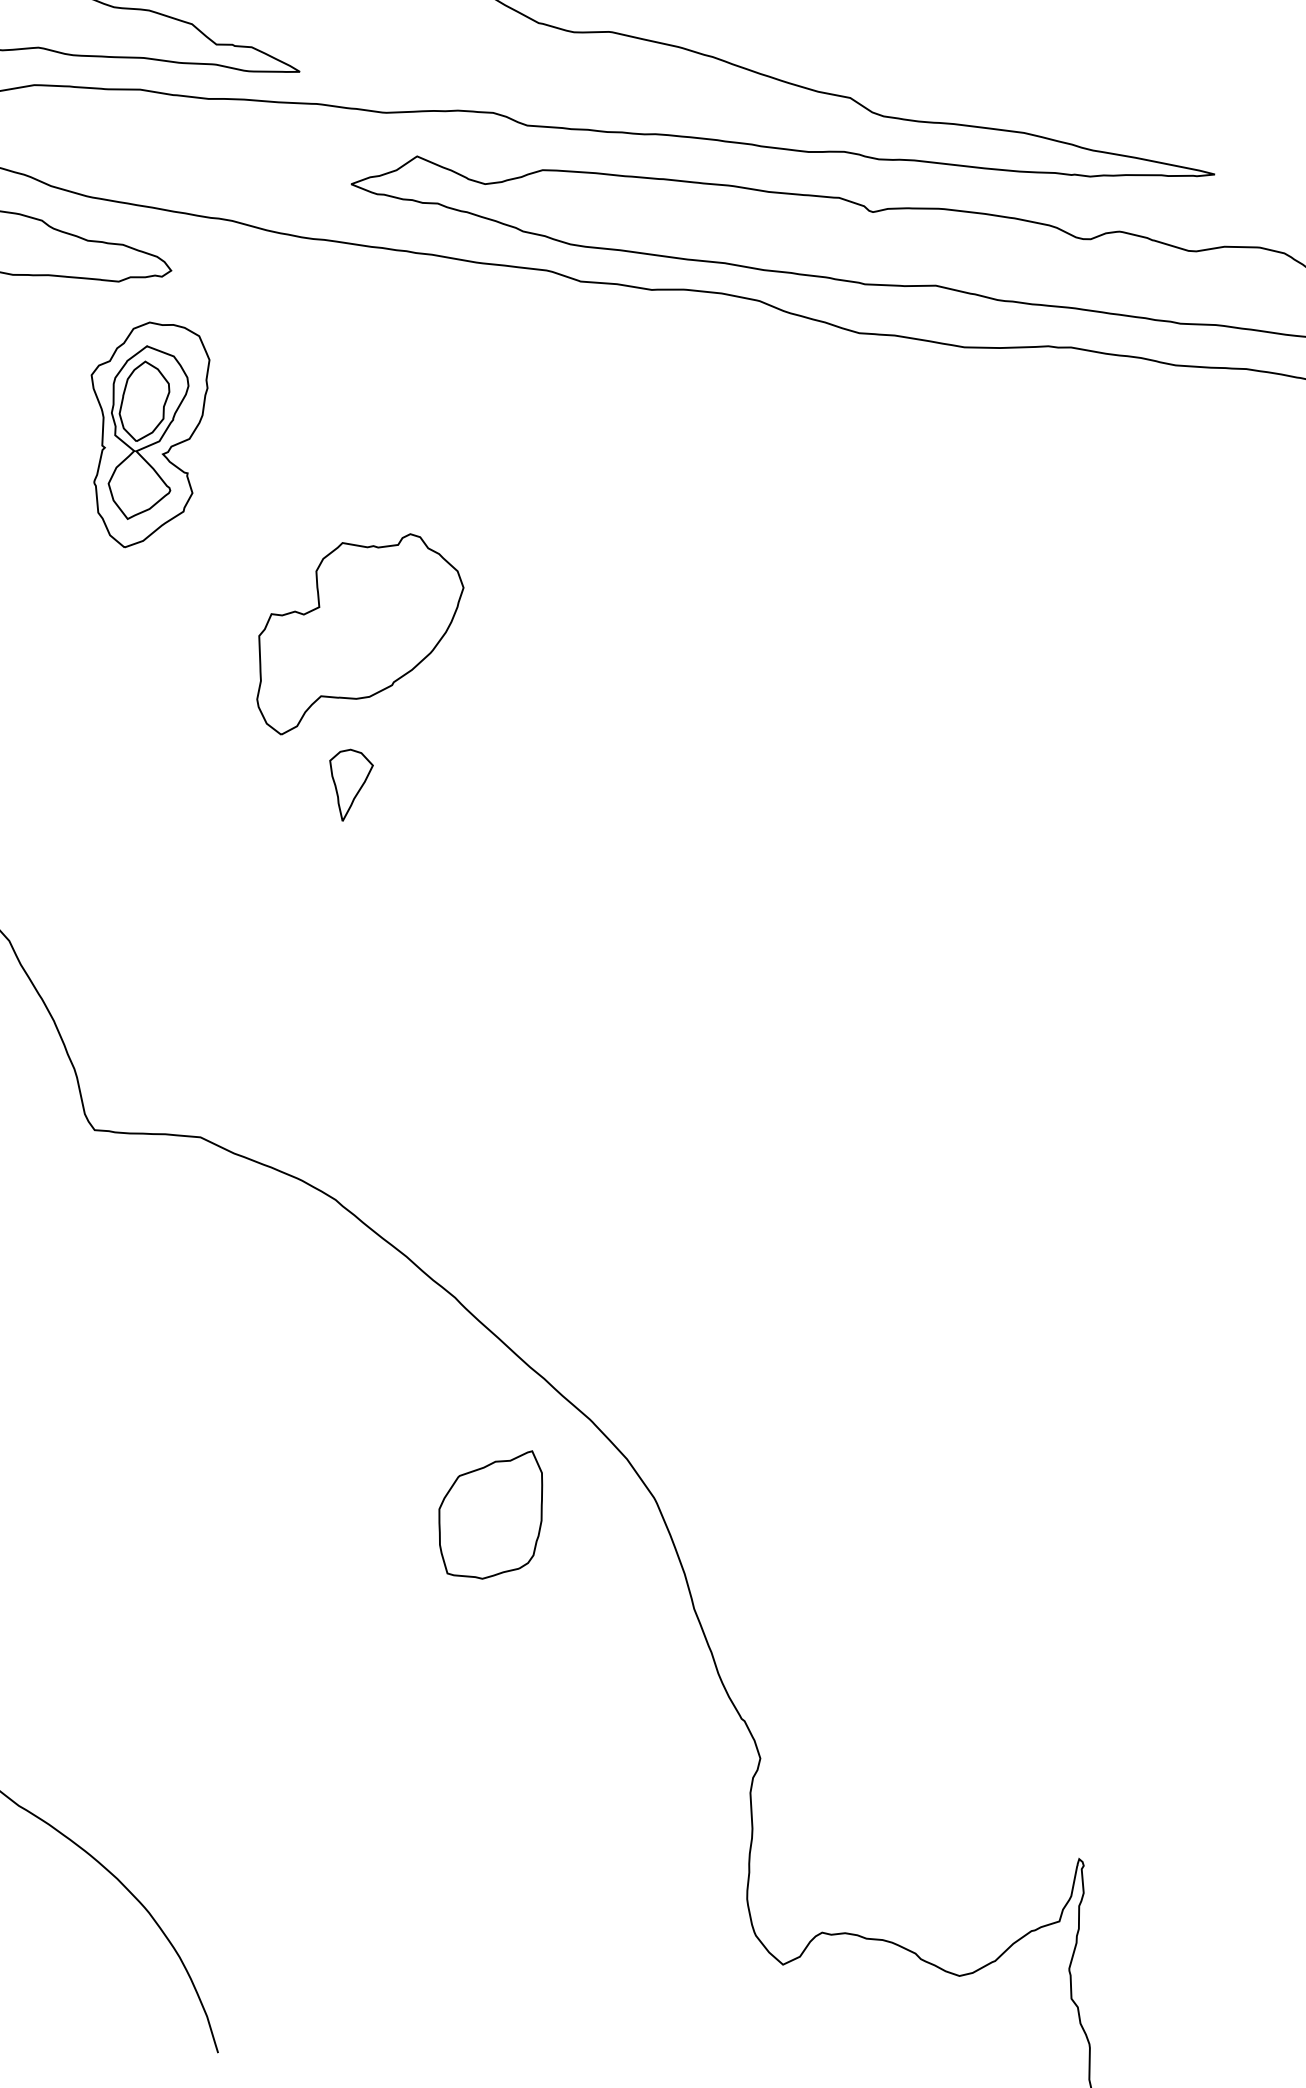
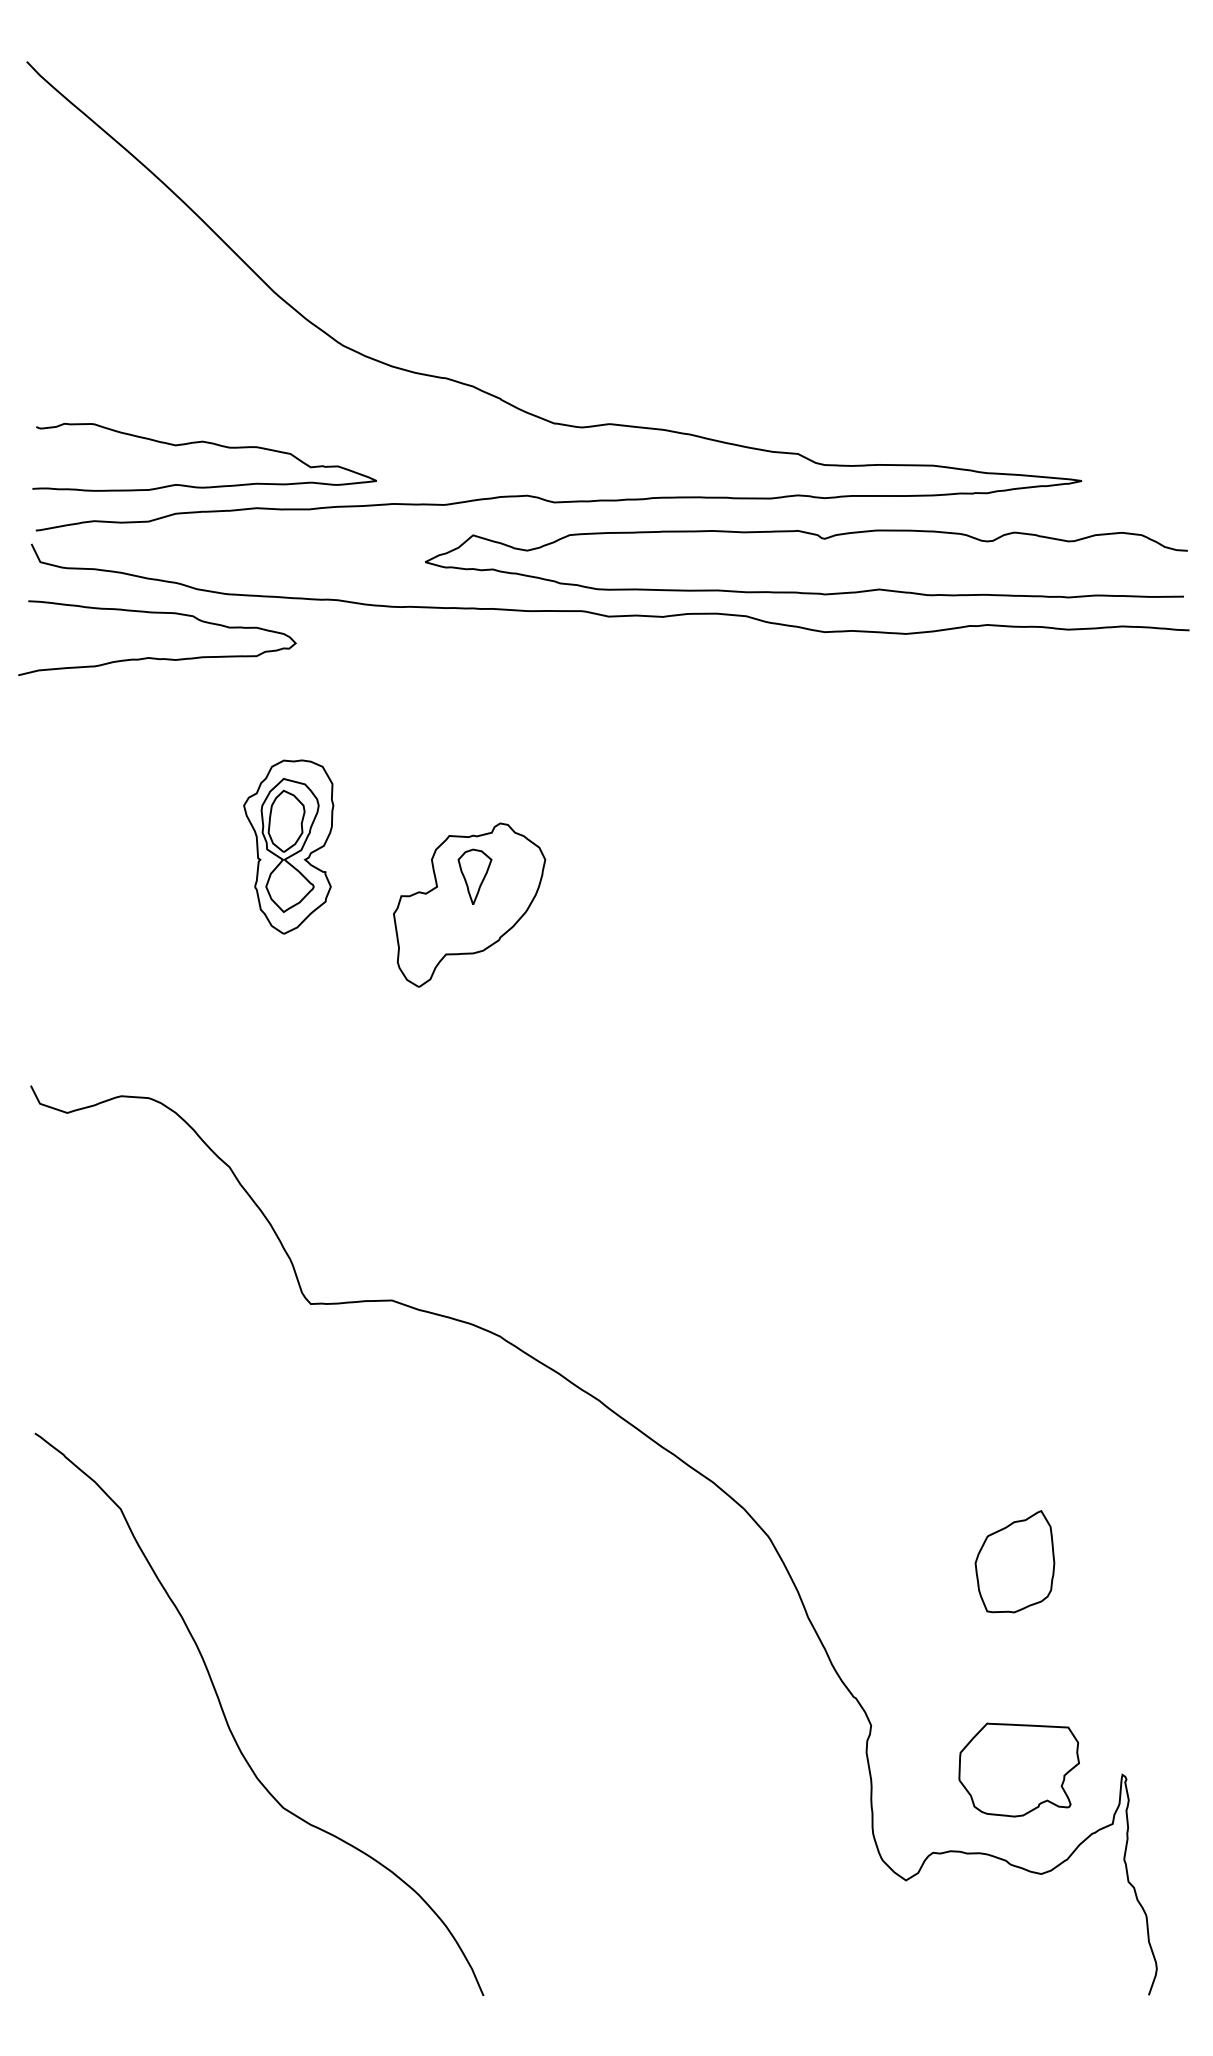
part: (143, 434) -> (288, 846), moved
part: (348, 784) -> (474, 876), moved
part: (490, 1512) -> (1014, 1561), moved
part: (945, 1837) -> (1018, 1769), added

